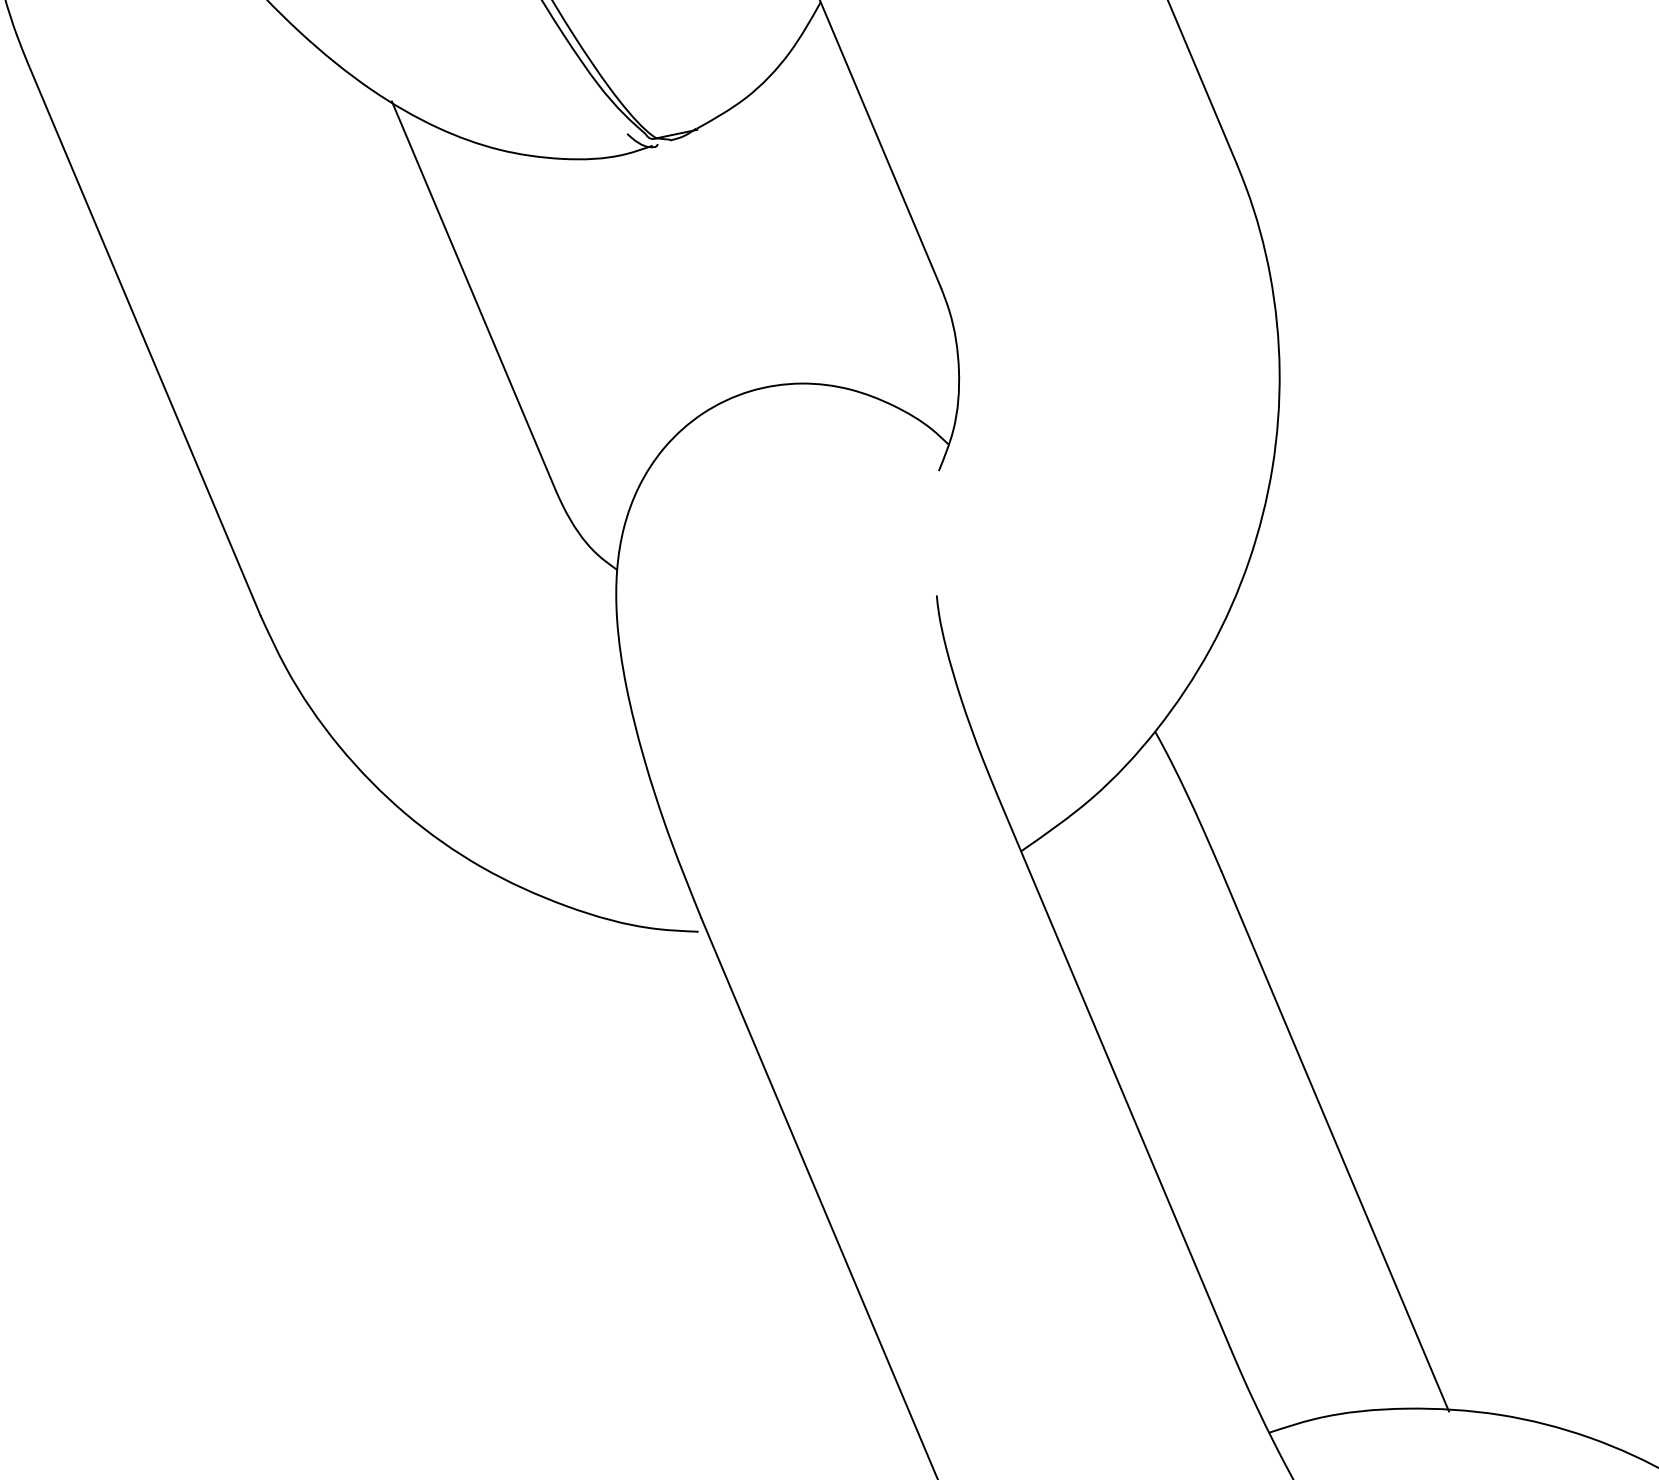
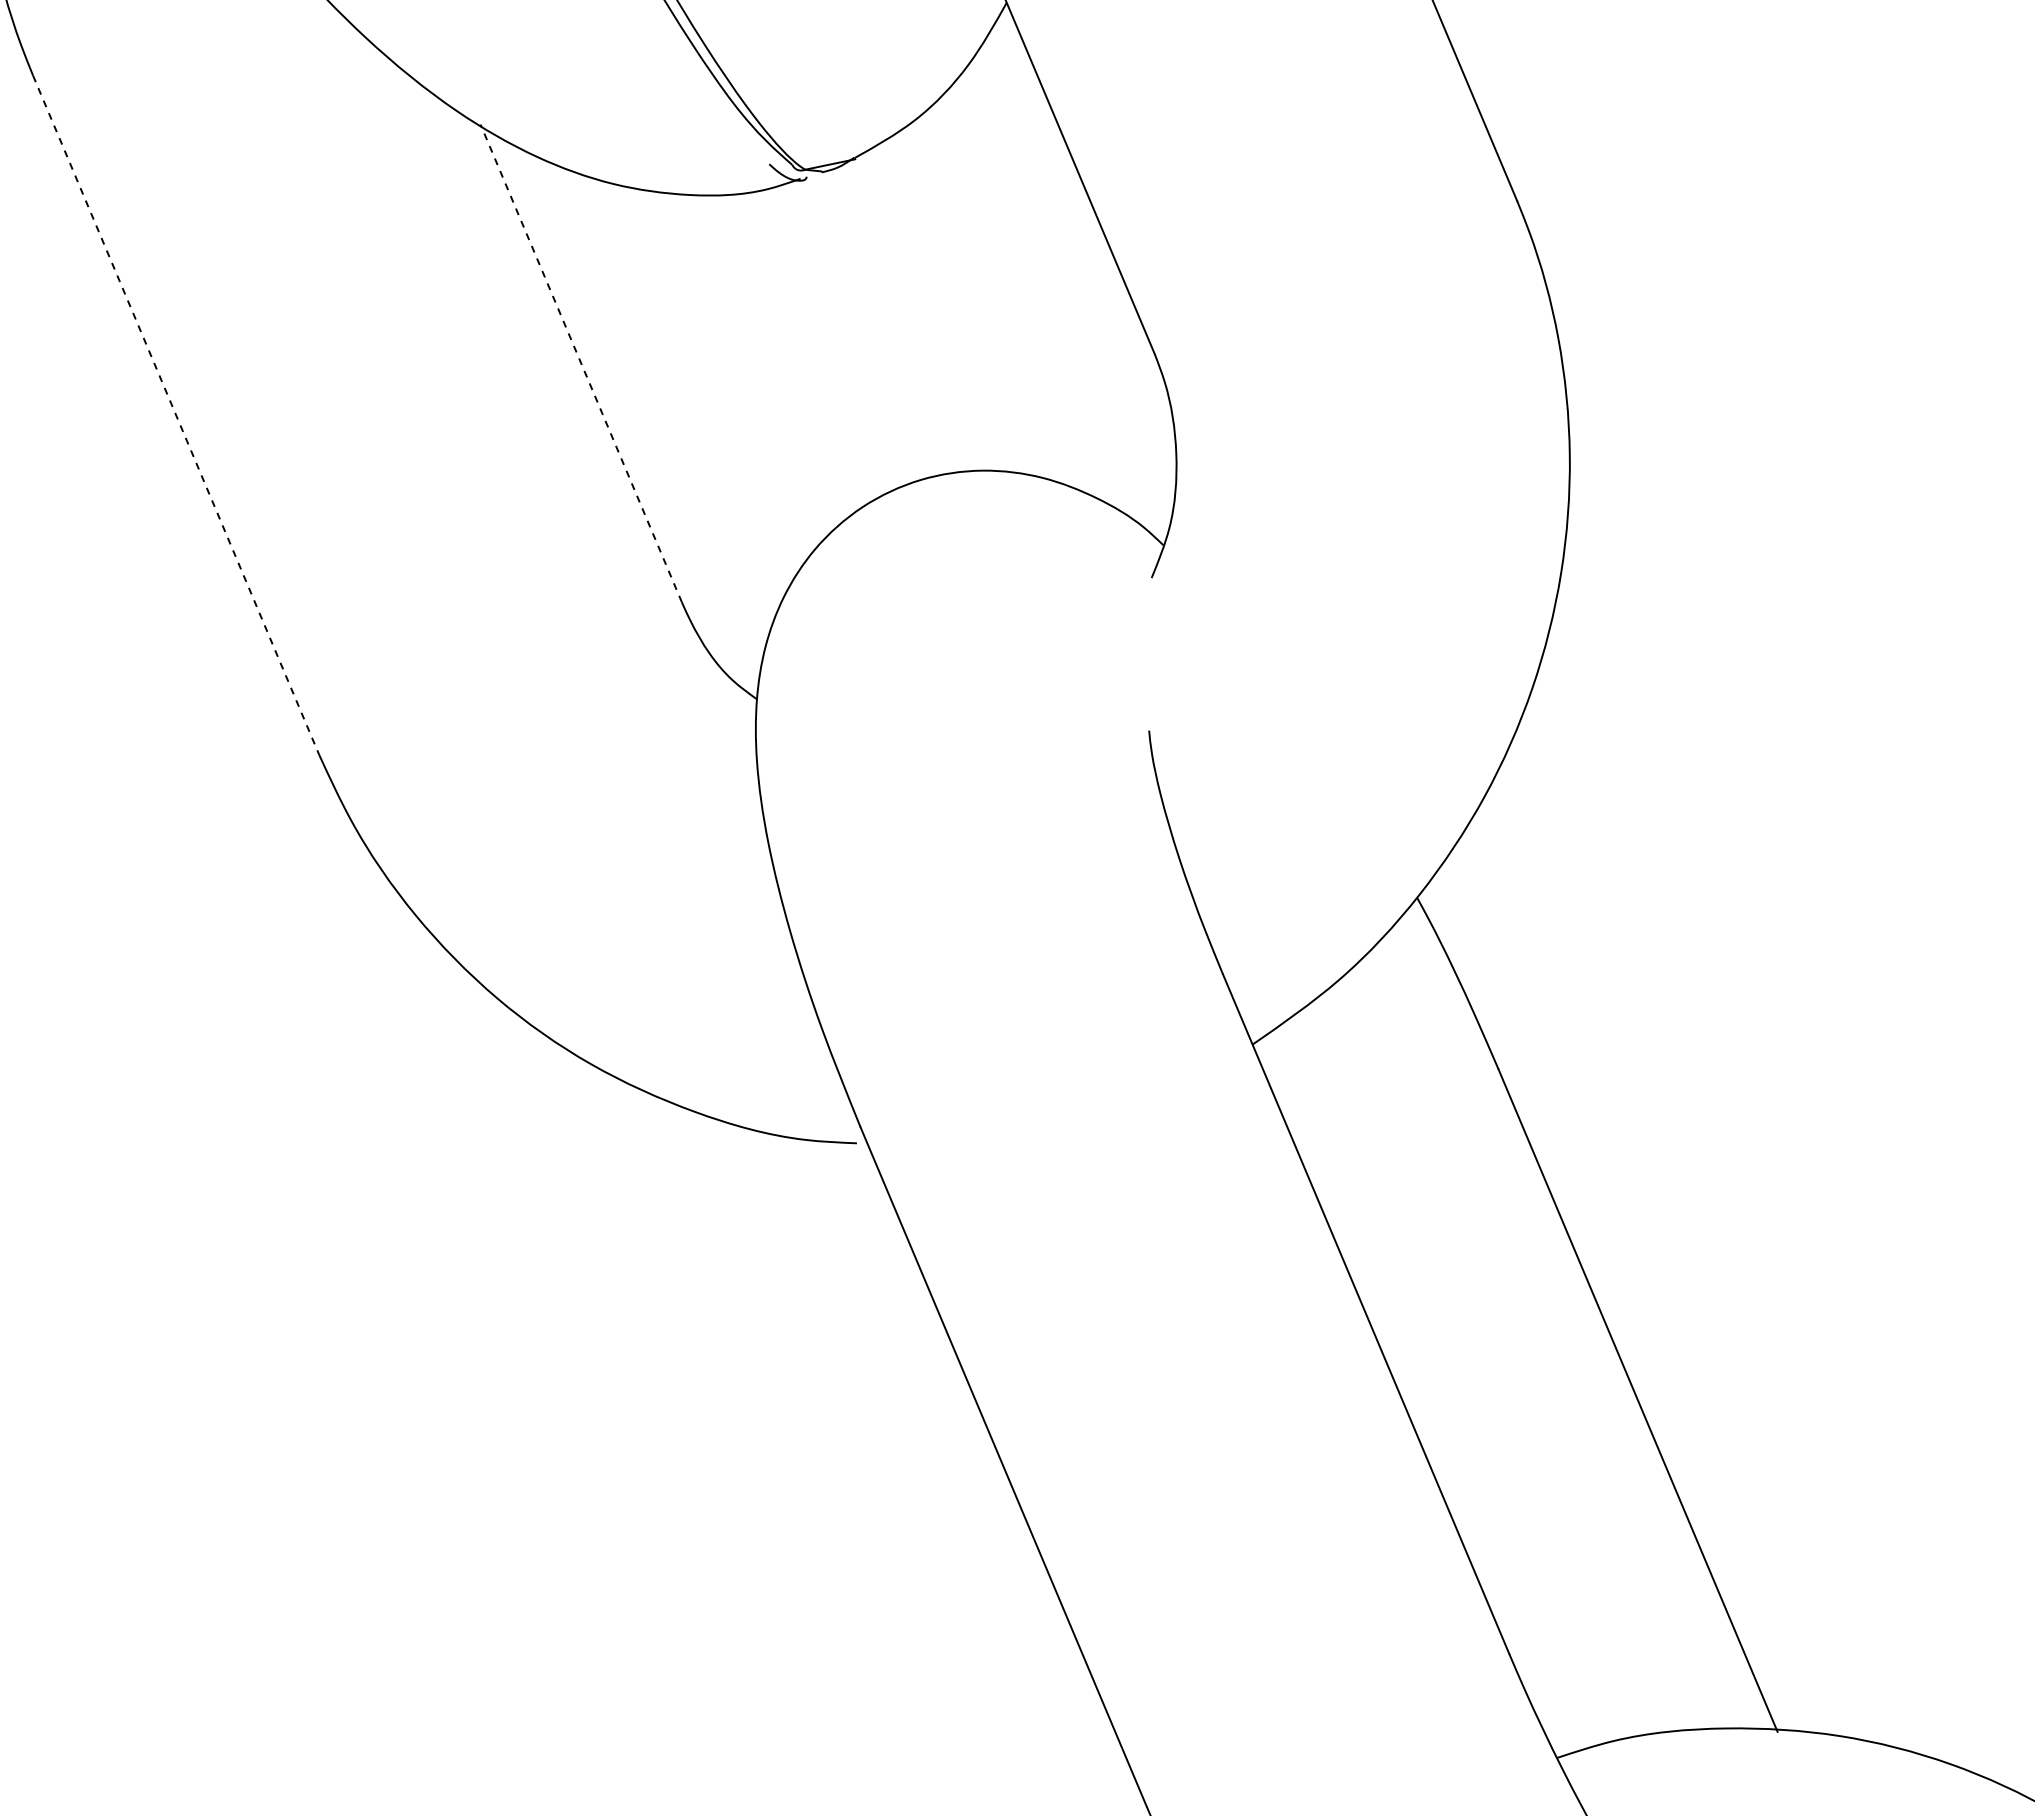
line: (474, 295) -> (581, 362), solid -> dashed
line: (144, 338) -> (176, 415), solid -> dashed

